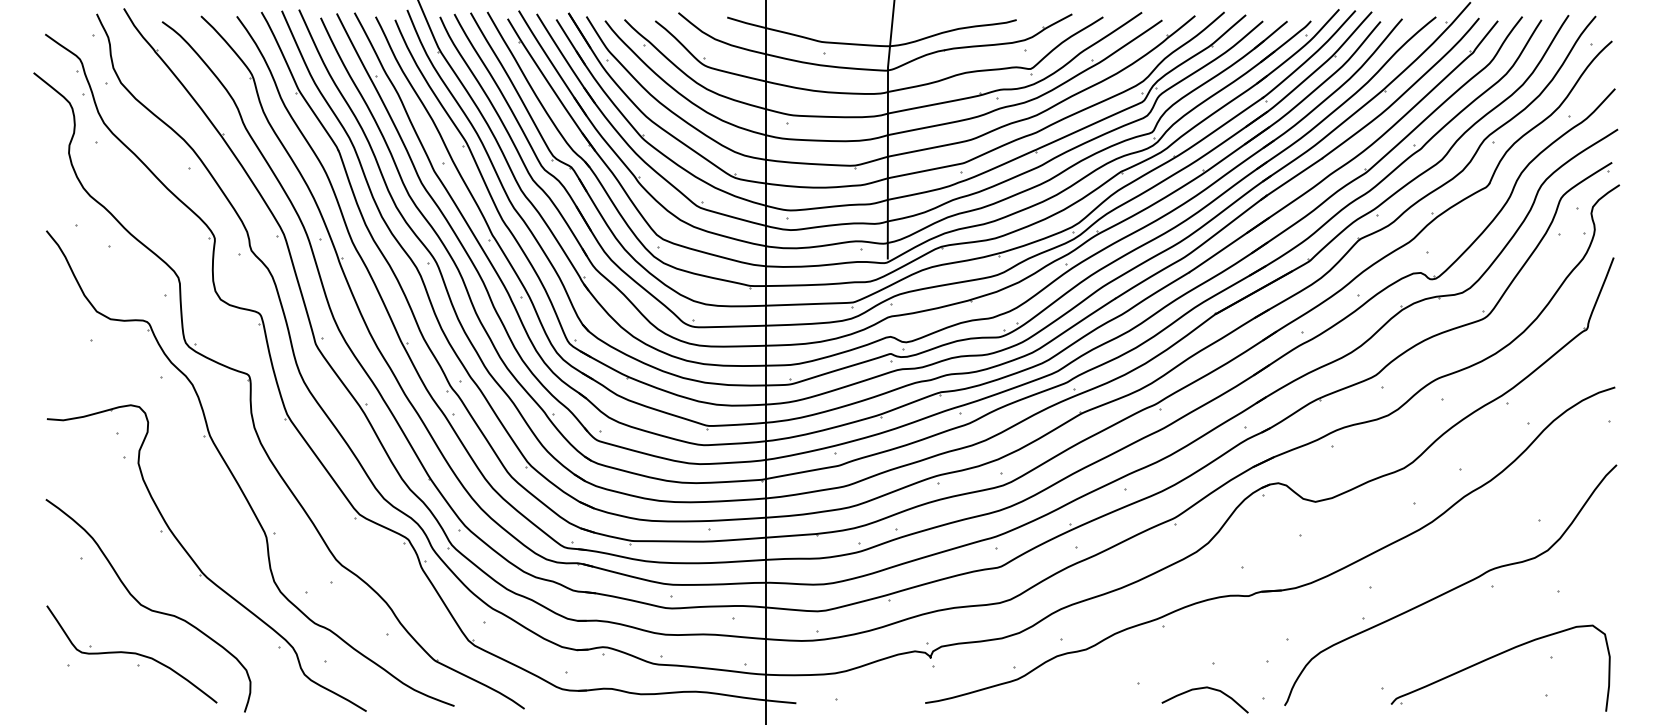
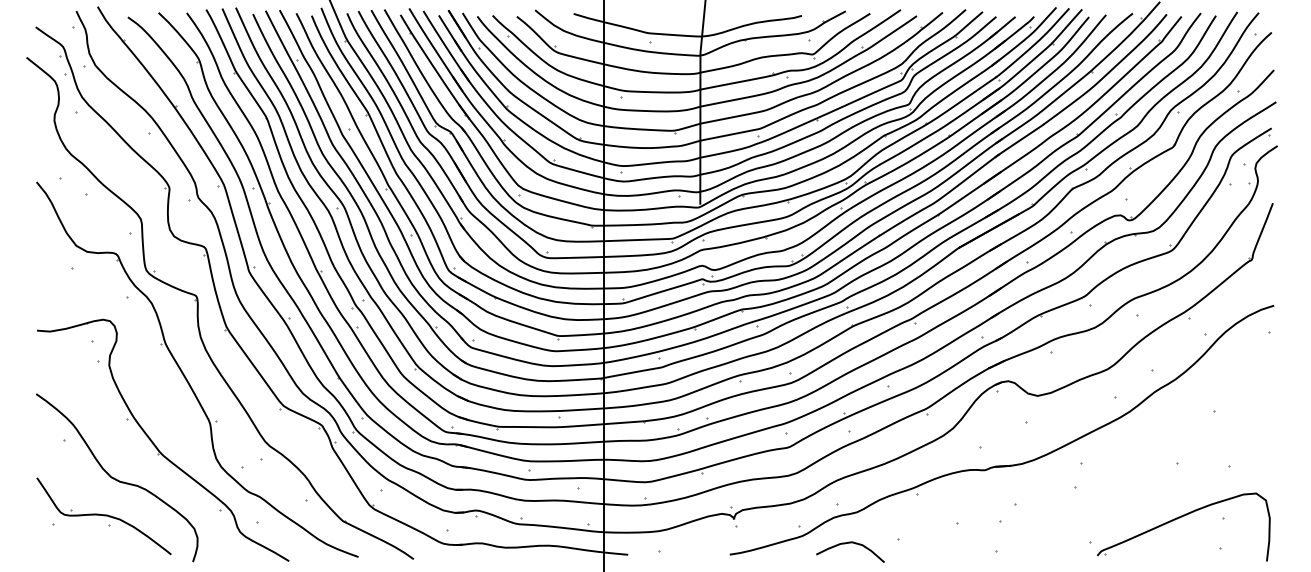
curve: (1452, 588) -> (1145, 464), removed
curve: (1201, 689) -> (847, 543), moved

